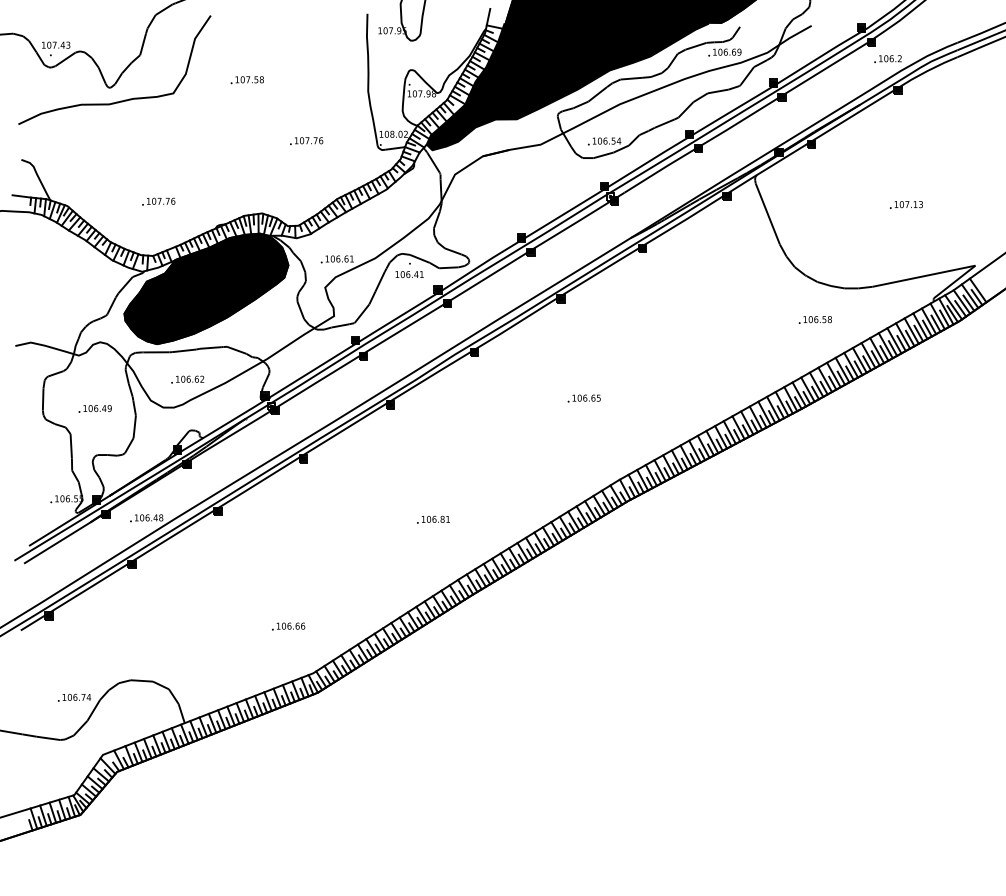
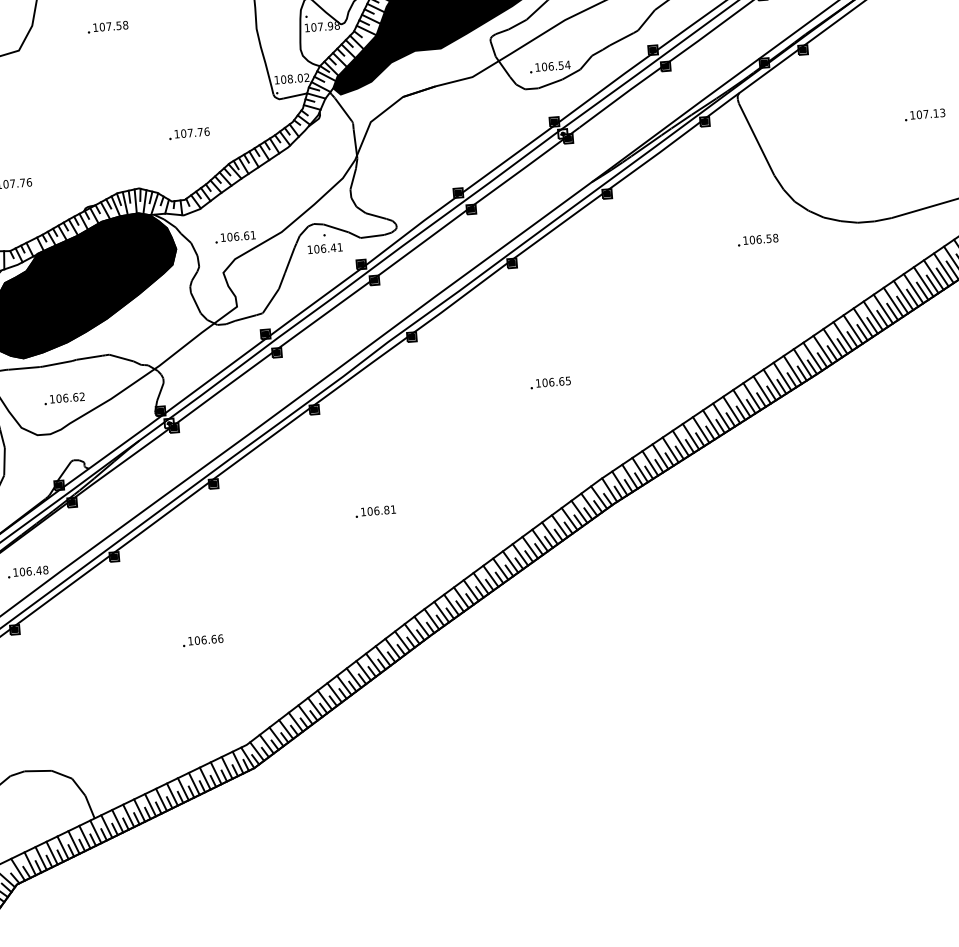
text: (306, 140) -> (189, 132), moved
text: (814, 319) -> (756, 239), moved
text: (433, 519) -> (375, 511), moved
text: (288, 626) -> (202, 640), moved

